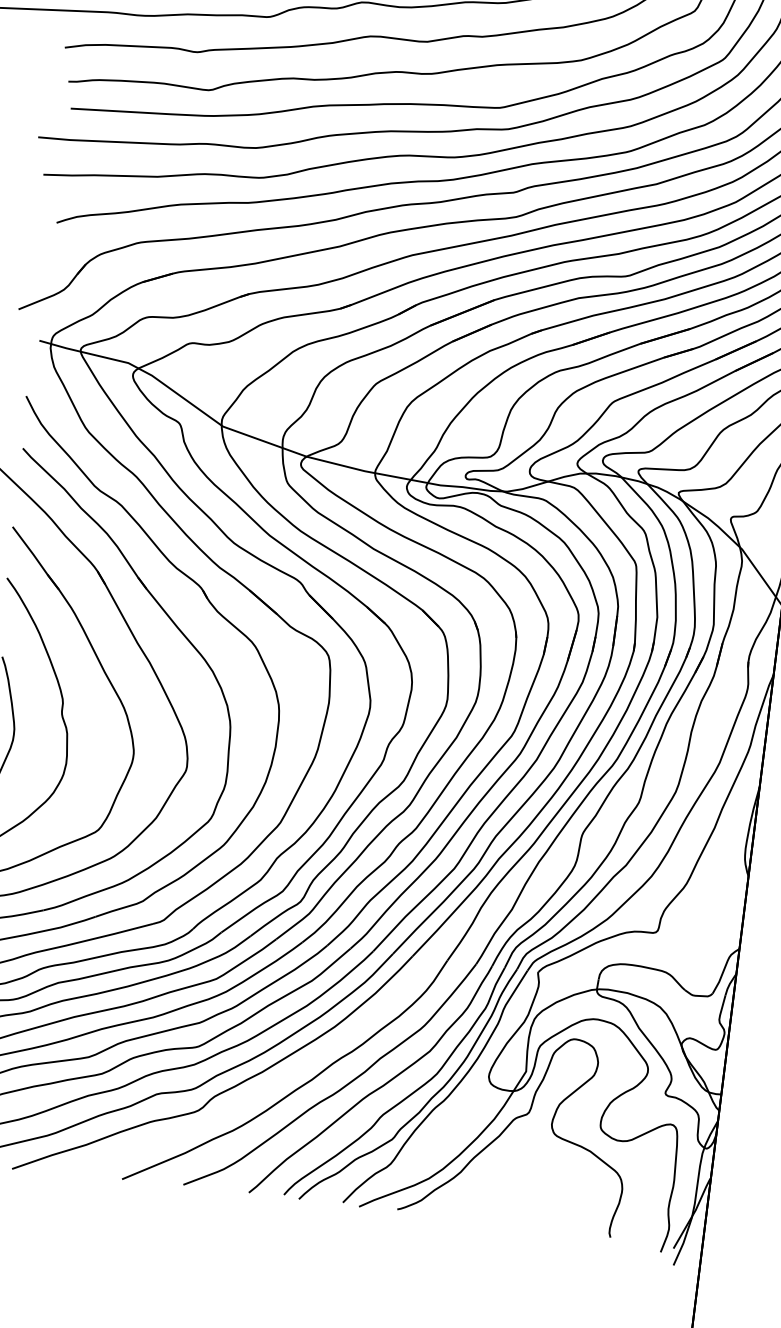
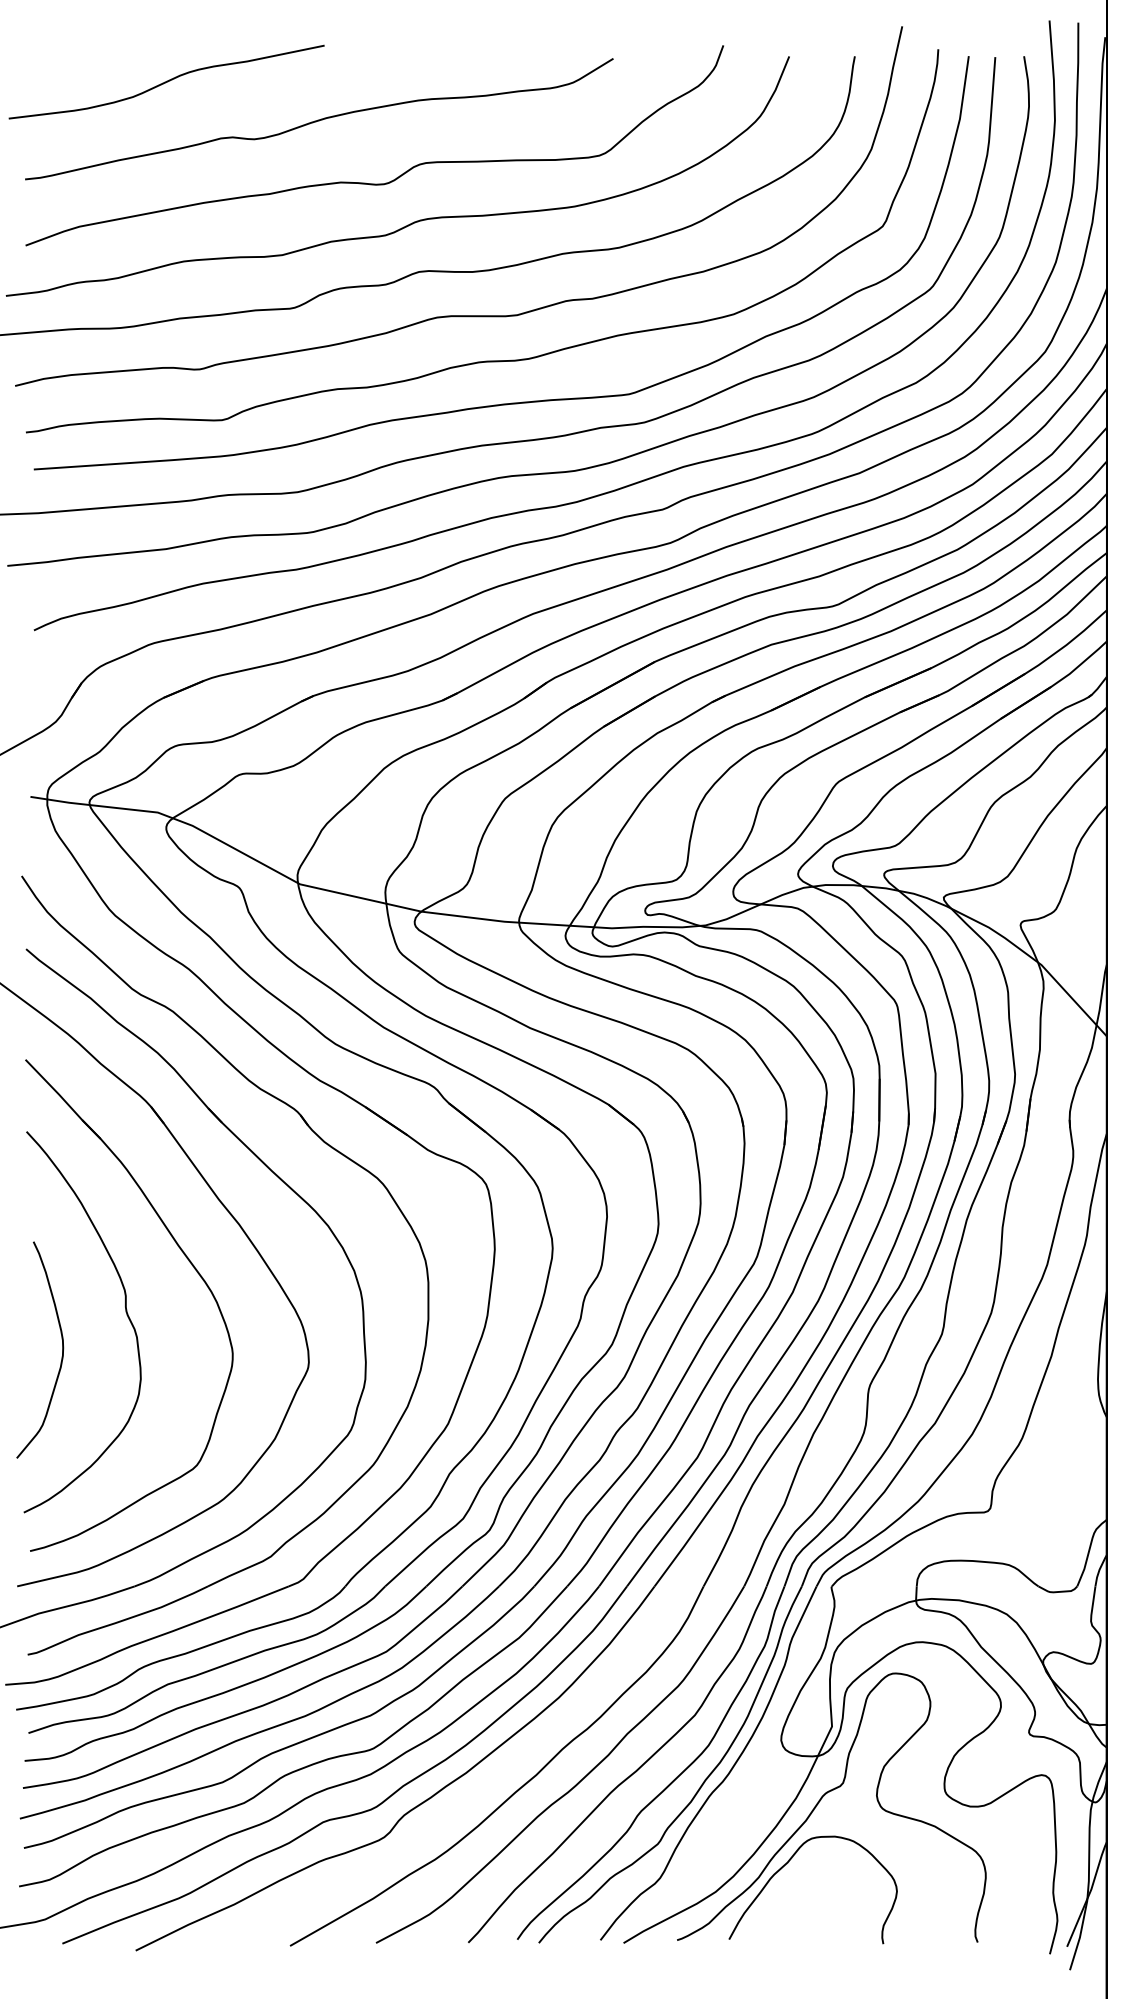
curve: (483, 1164) -> (788, 1863), added

